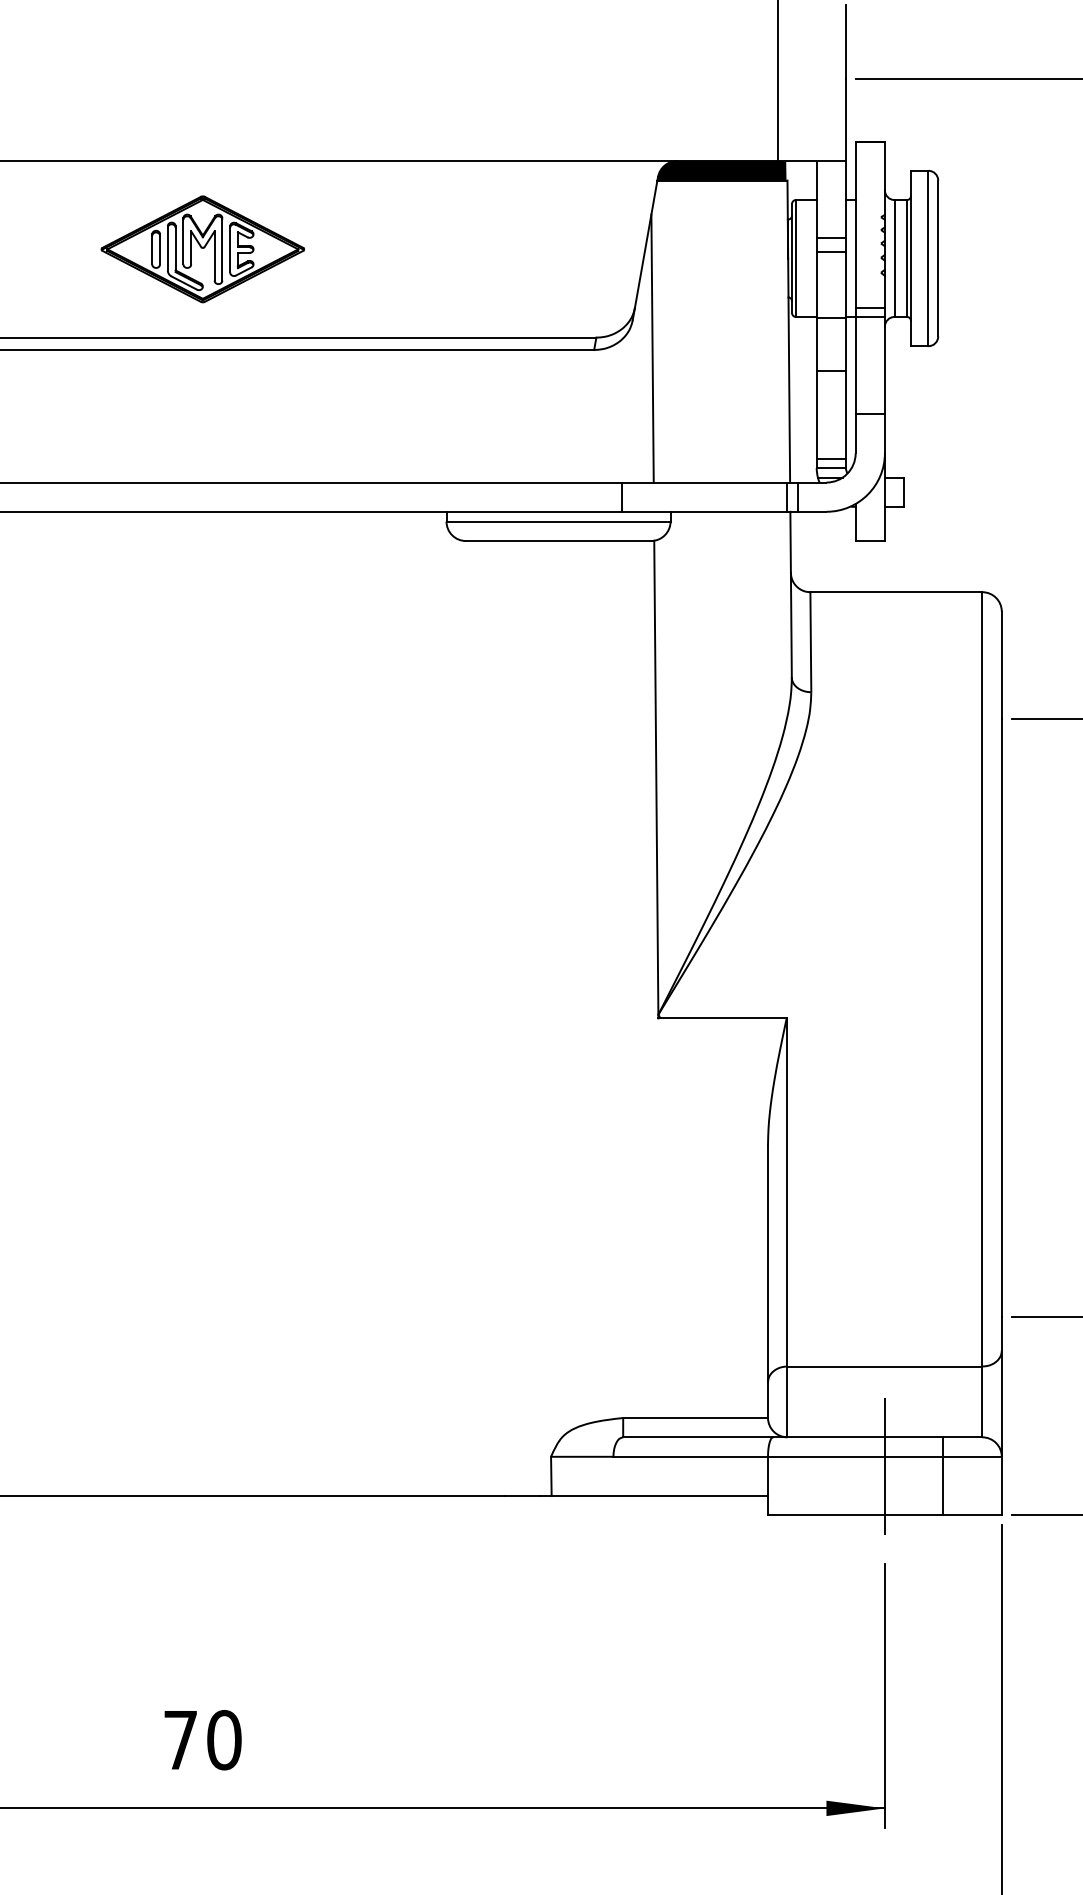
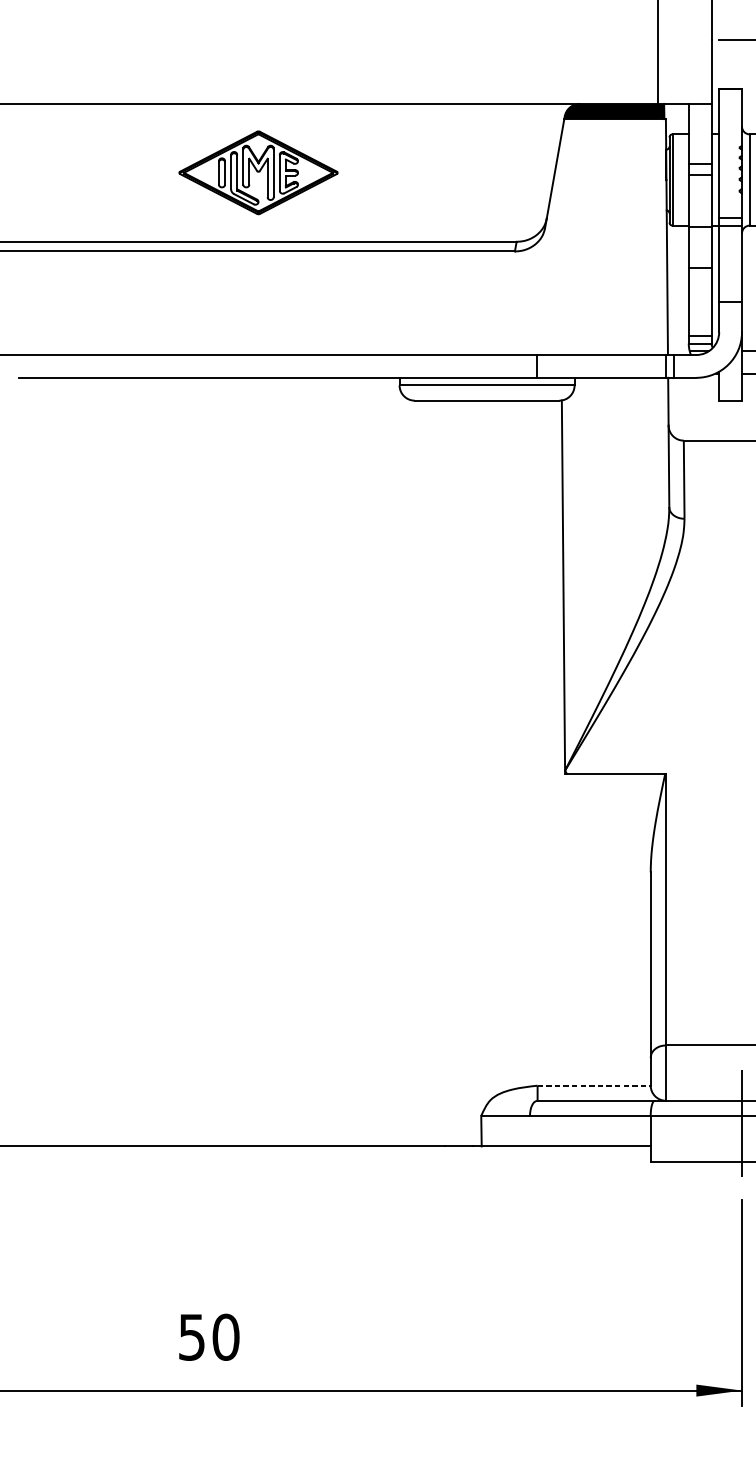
part: (202, 249) -> (258, 172), moved
line: (652, 348) -> (560, 250), removed
line: (696, 1418) -> (594, 1086), solid -> dashed
text: (180, 1740) -> (191, 1337), 70 -> 50

